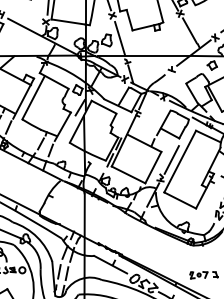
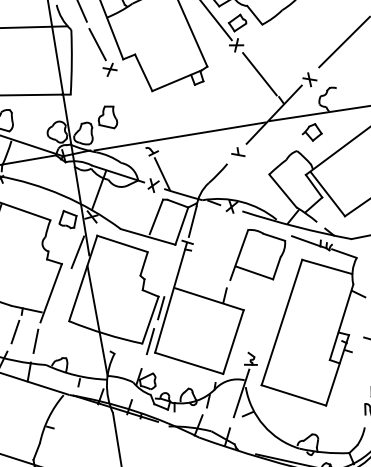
line: (120, 38) -> (132, 110), removed
line: (171, 159) -> (264, 321), removed

